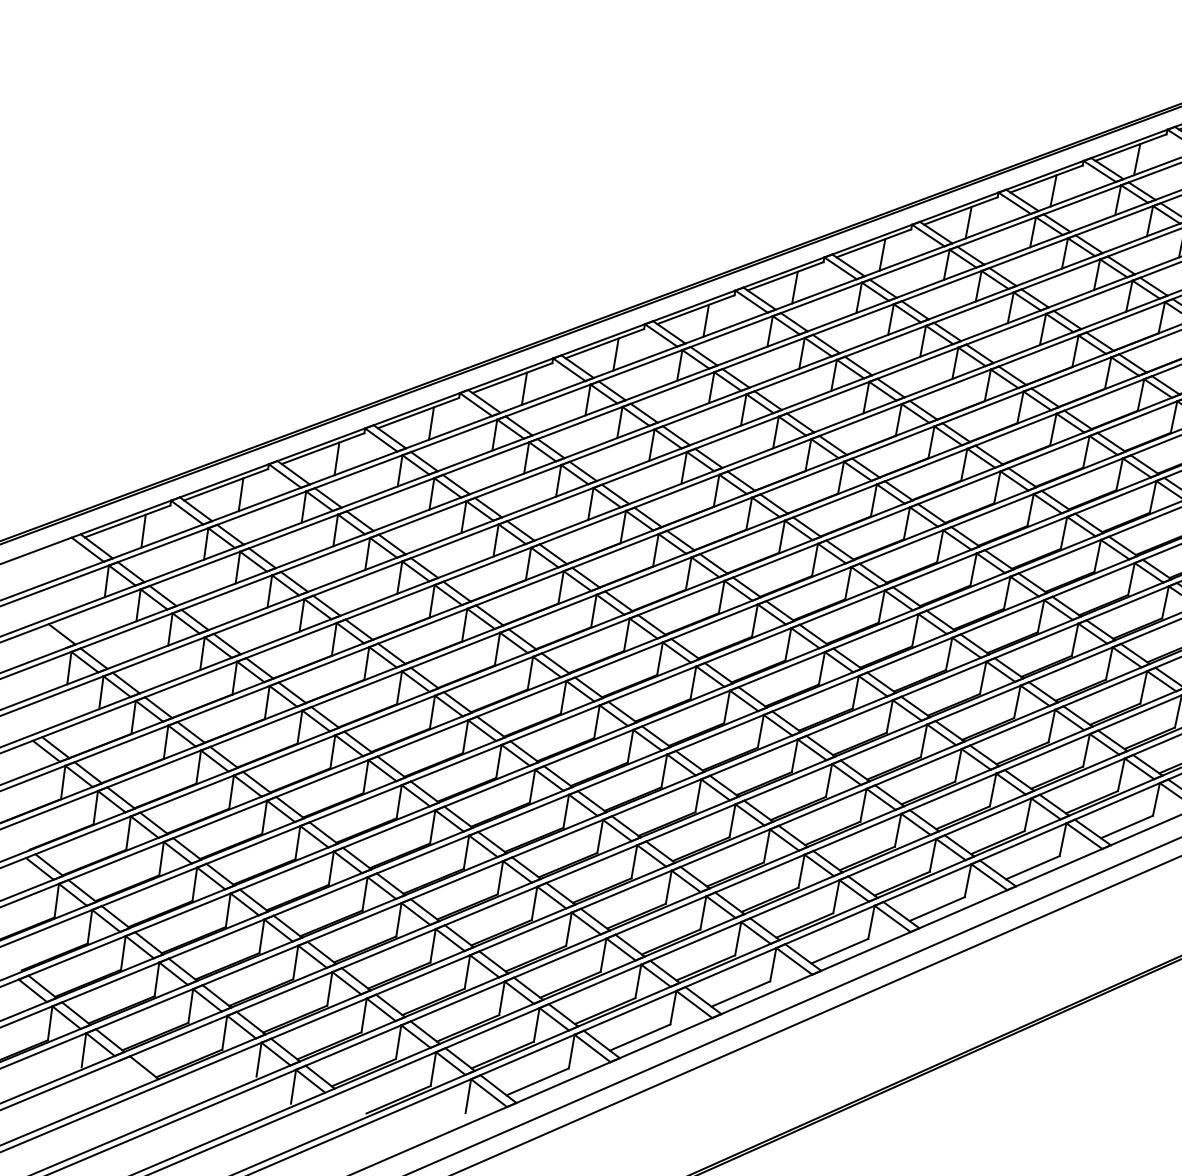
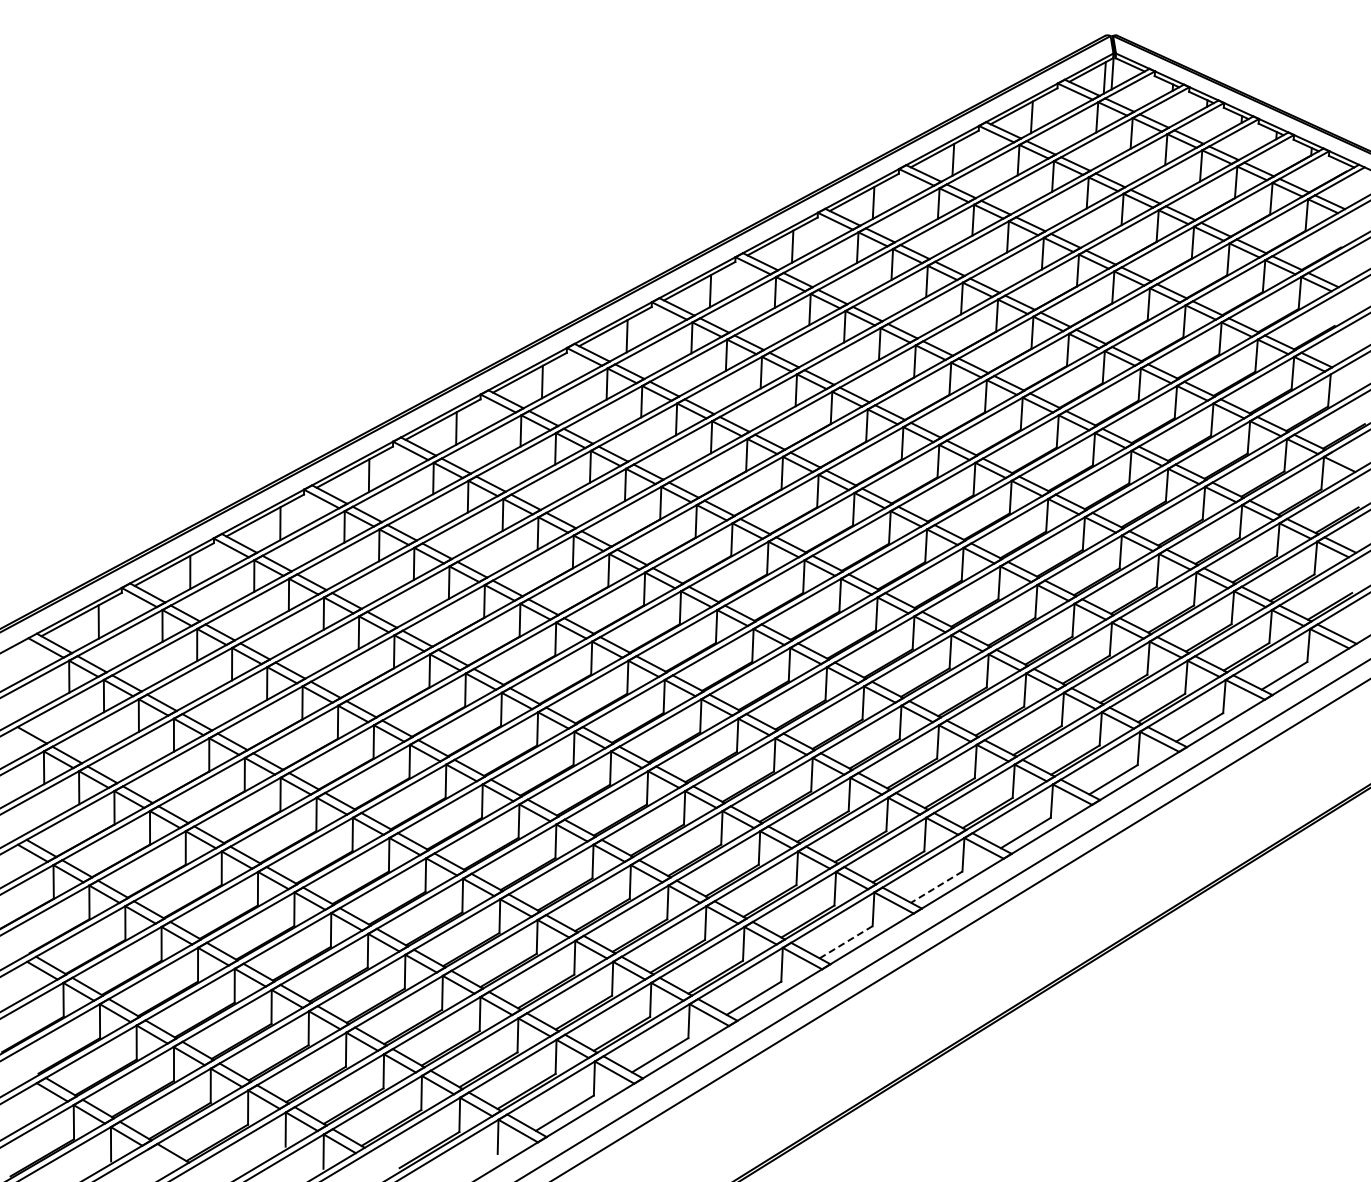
line: (936, 909) -> (936, 887), solid -> dashed
line: (839, 951) -> (845, 942), solid -> dashed

